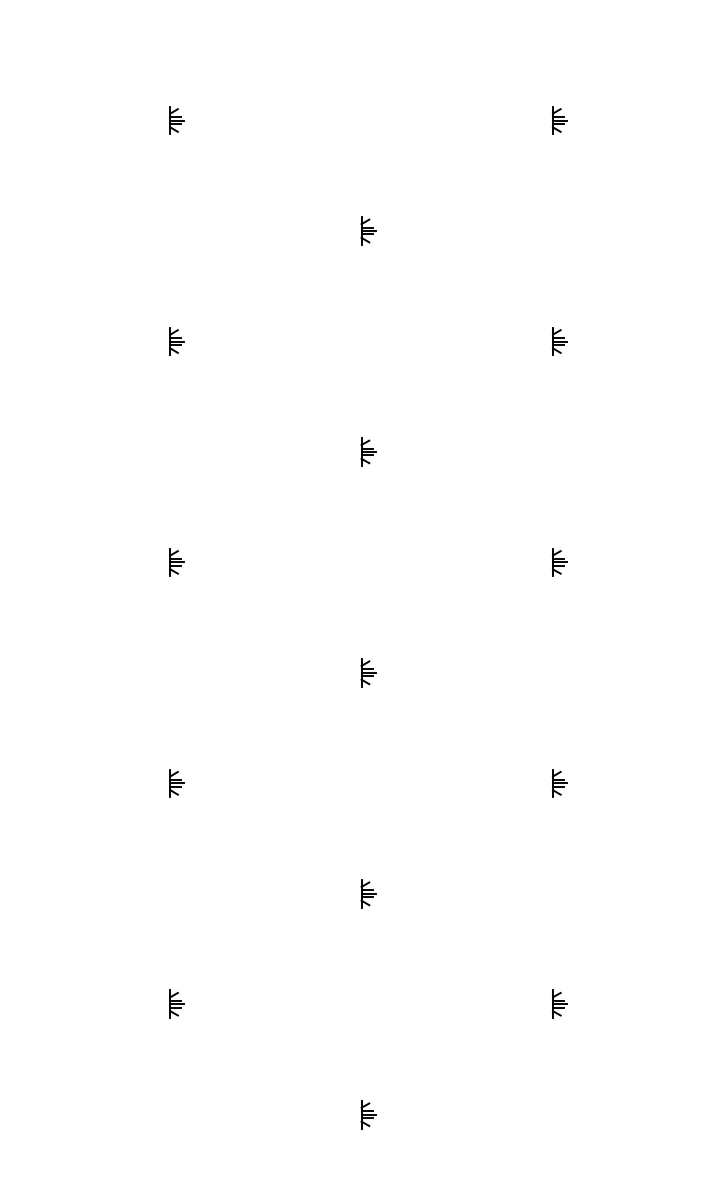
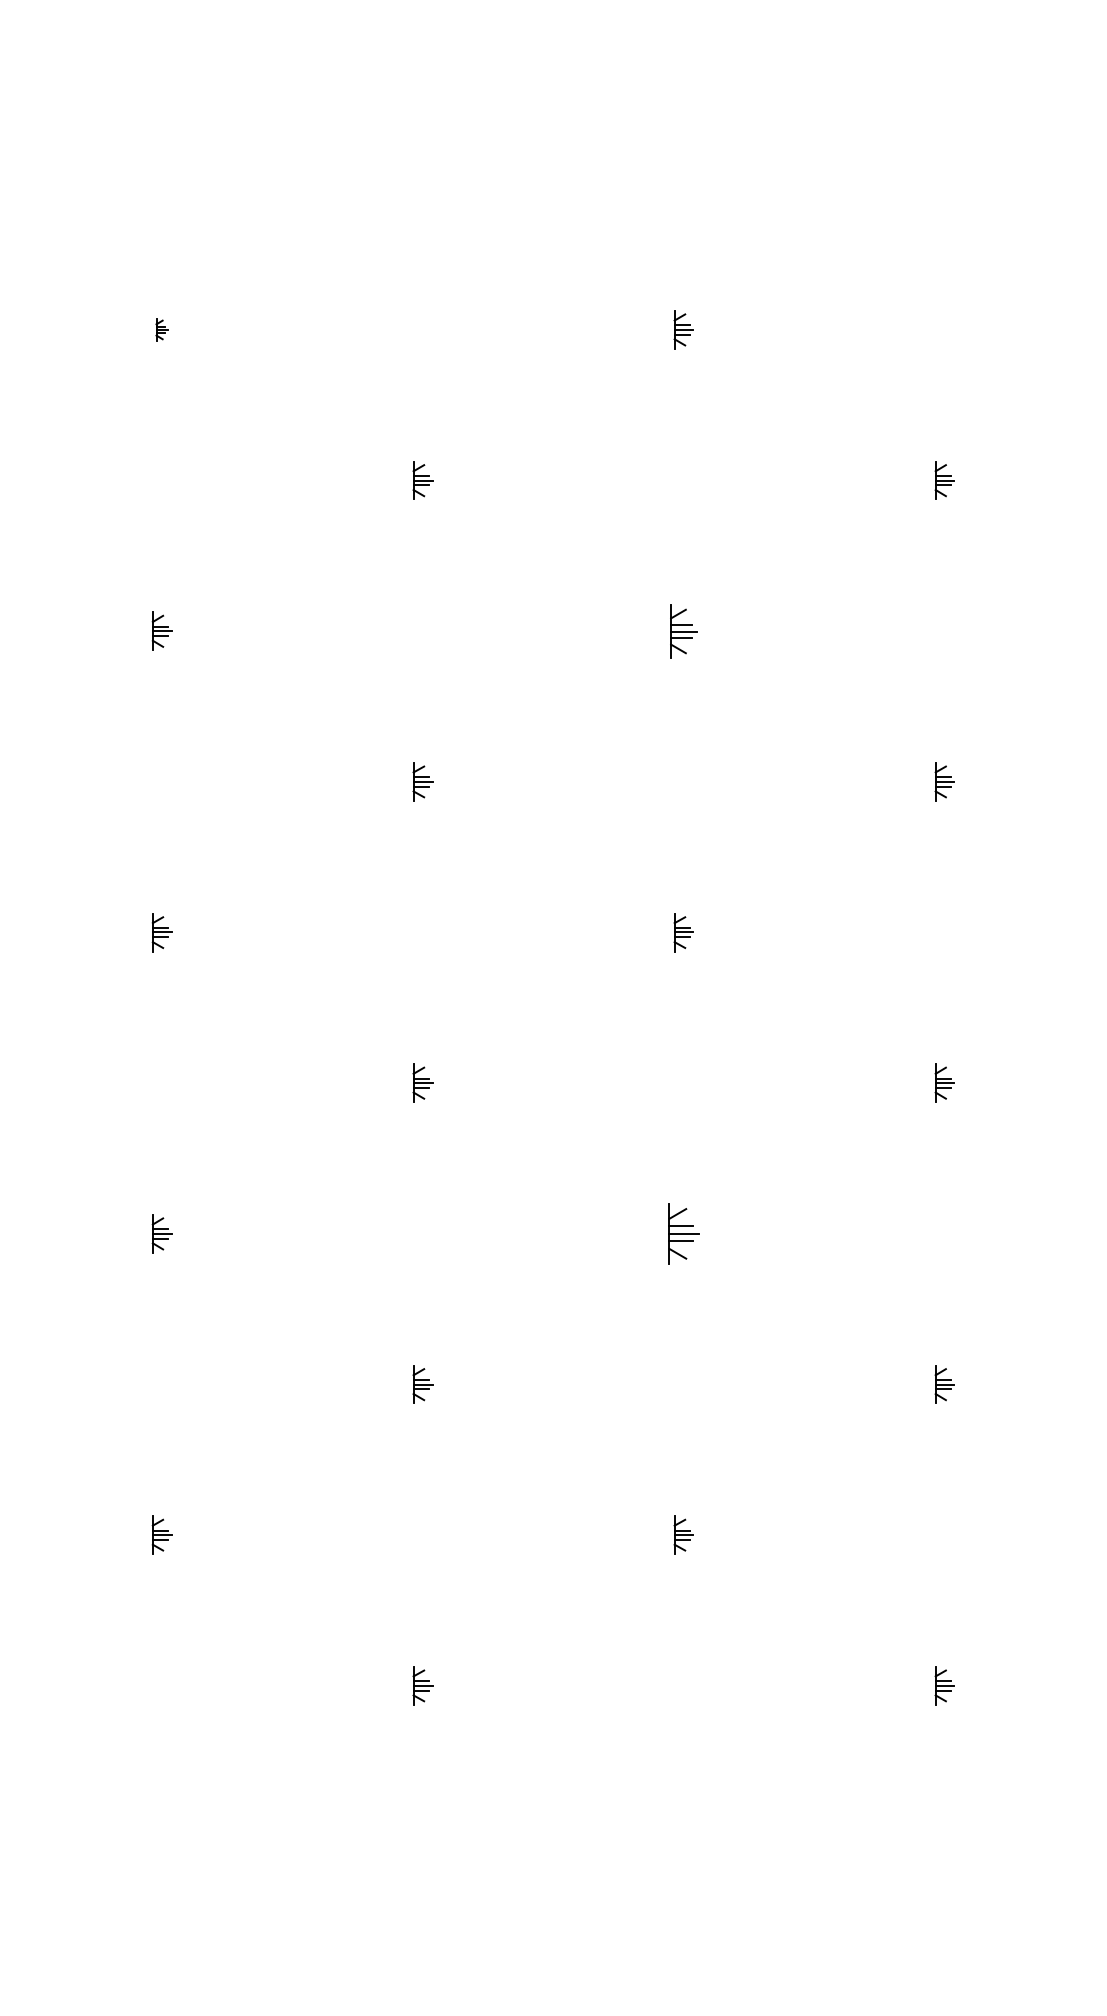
part: (176, 120) -> (161, 329), size x0.6
part: (559, 340) -> (683, 630), size x1.4
part: (559, 783) -> (683, 1233), size x1.6

